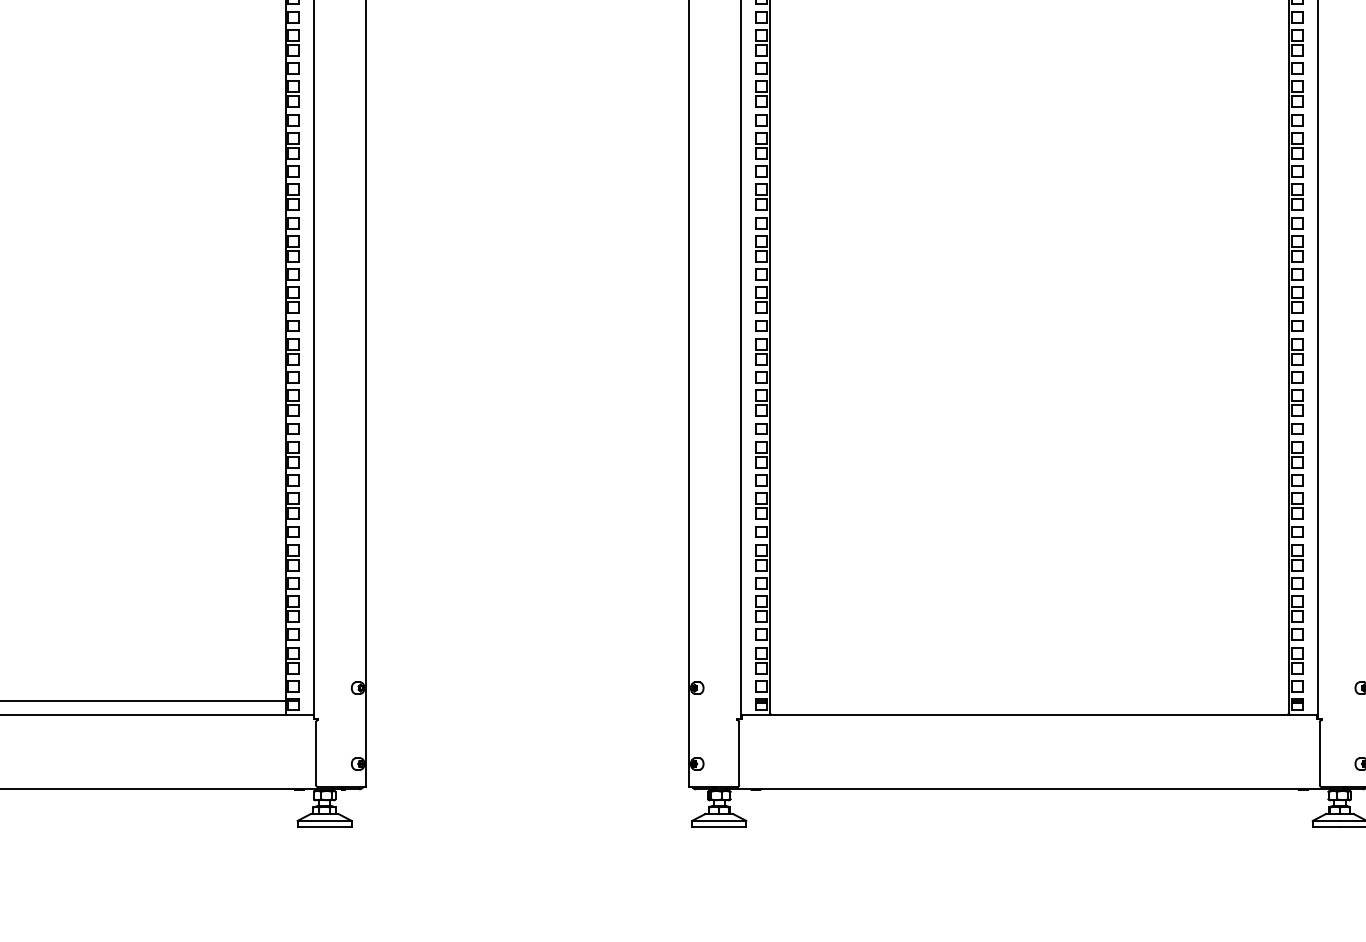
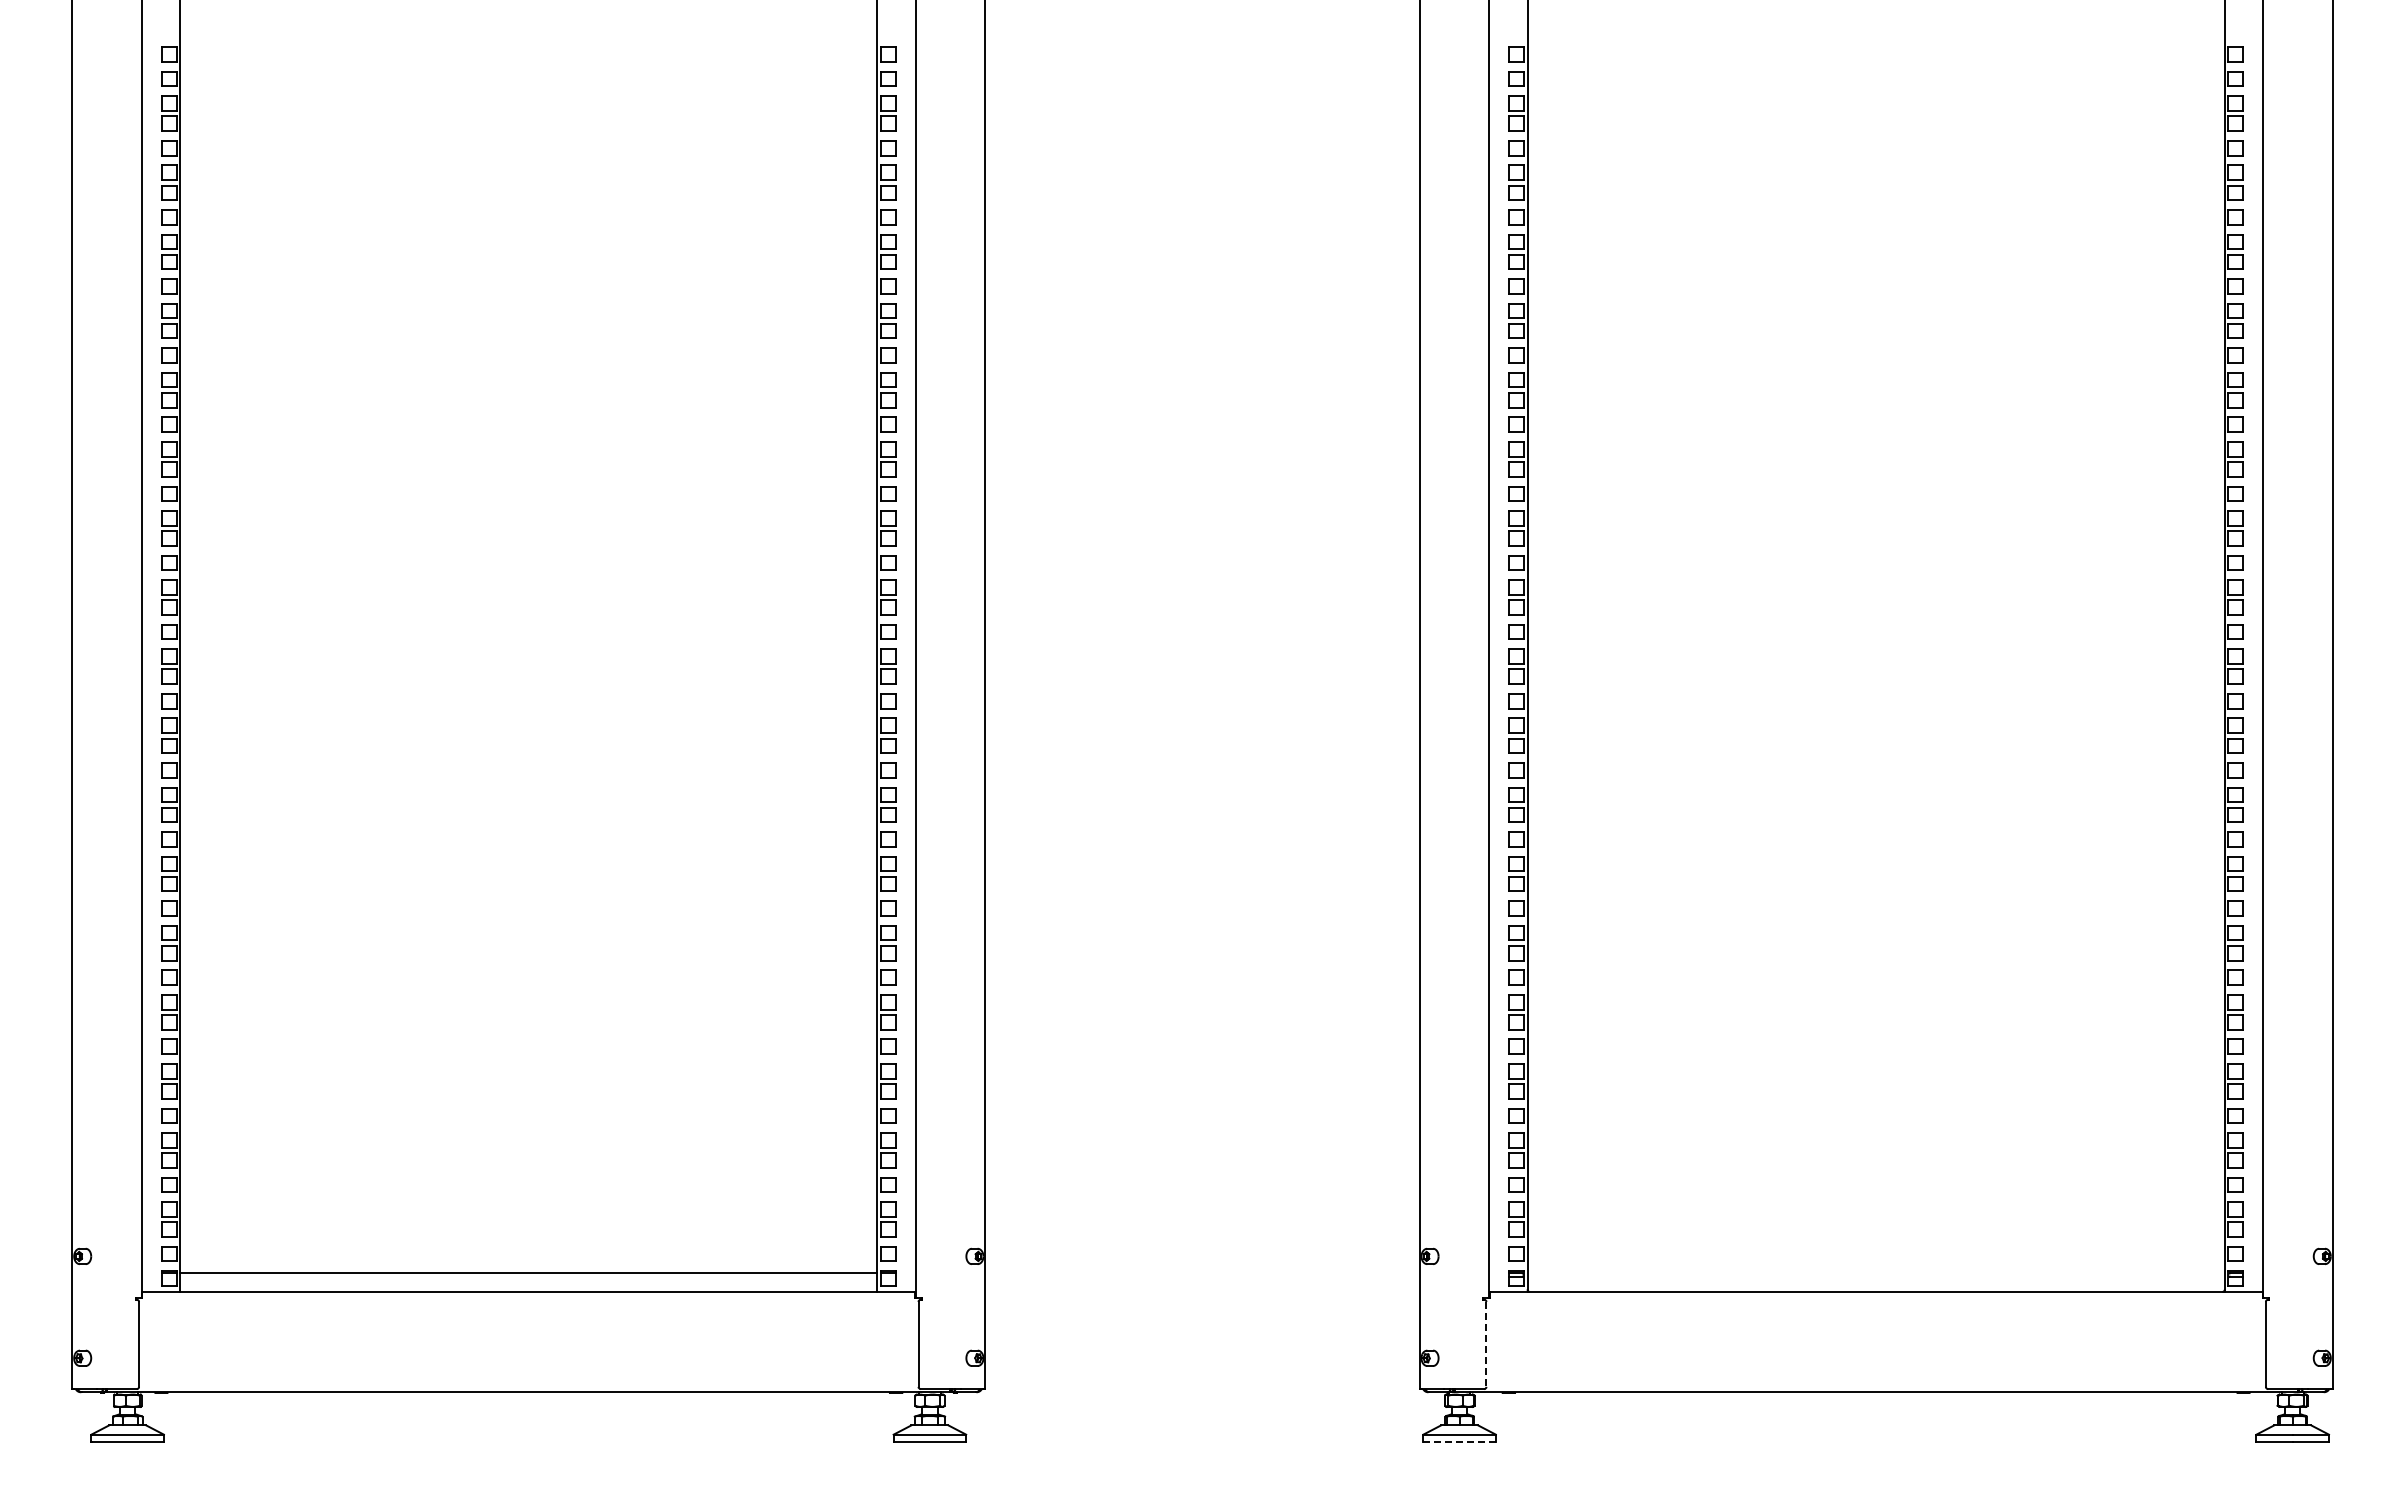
line: (739, 753) -> (1486, 1344), solid -> dashed
line: (719, 826) -> (1459, 1442), solid -> dashed

